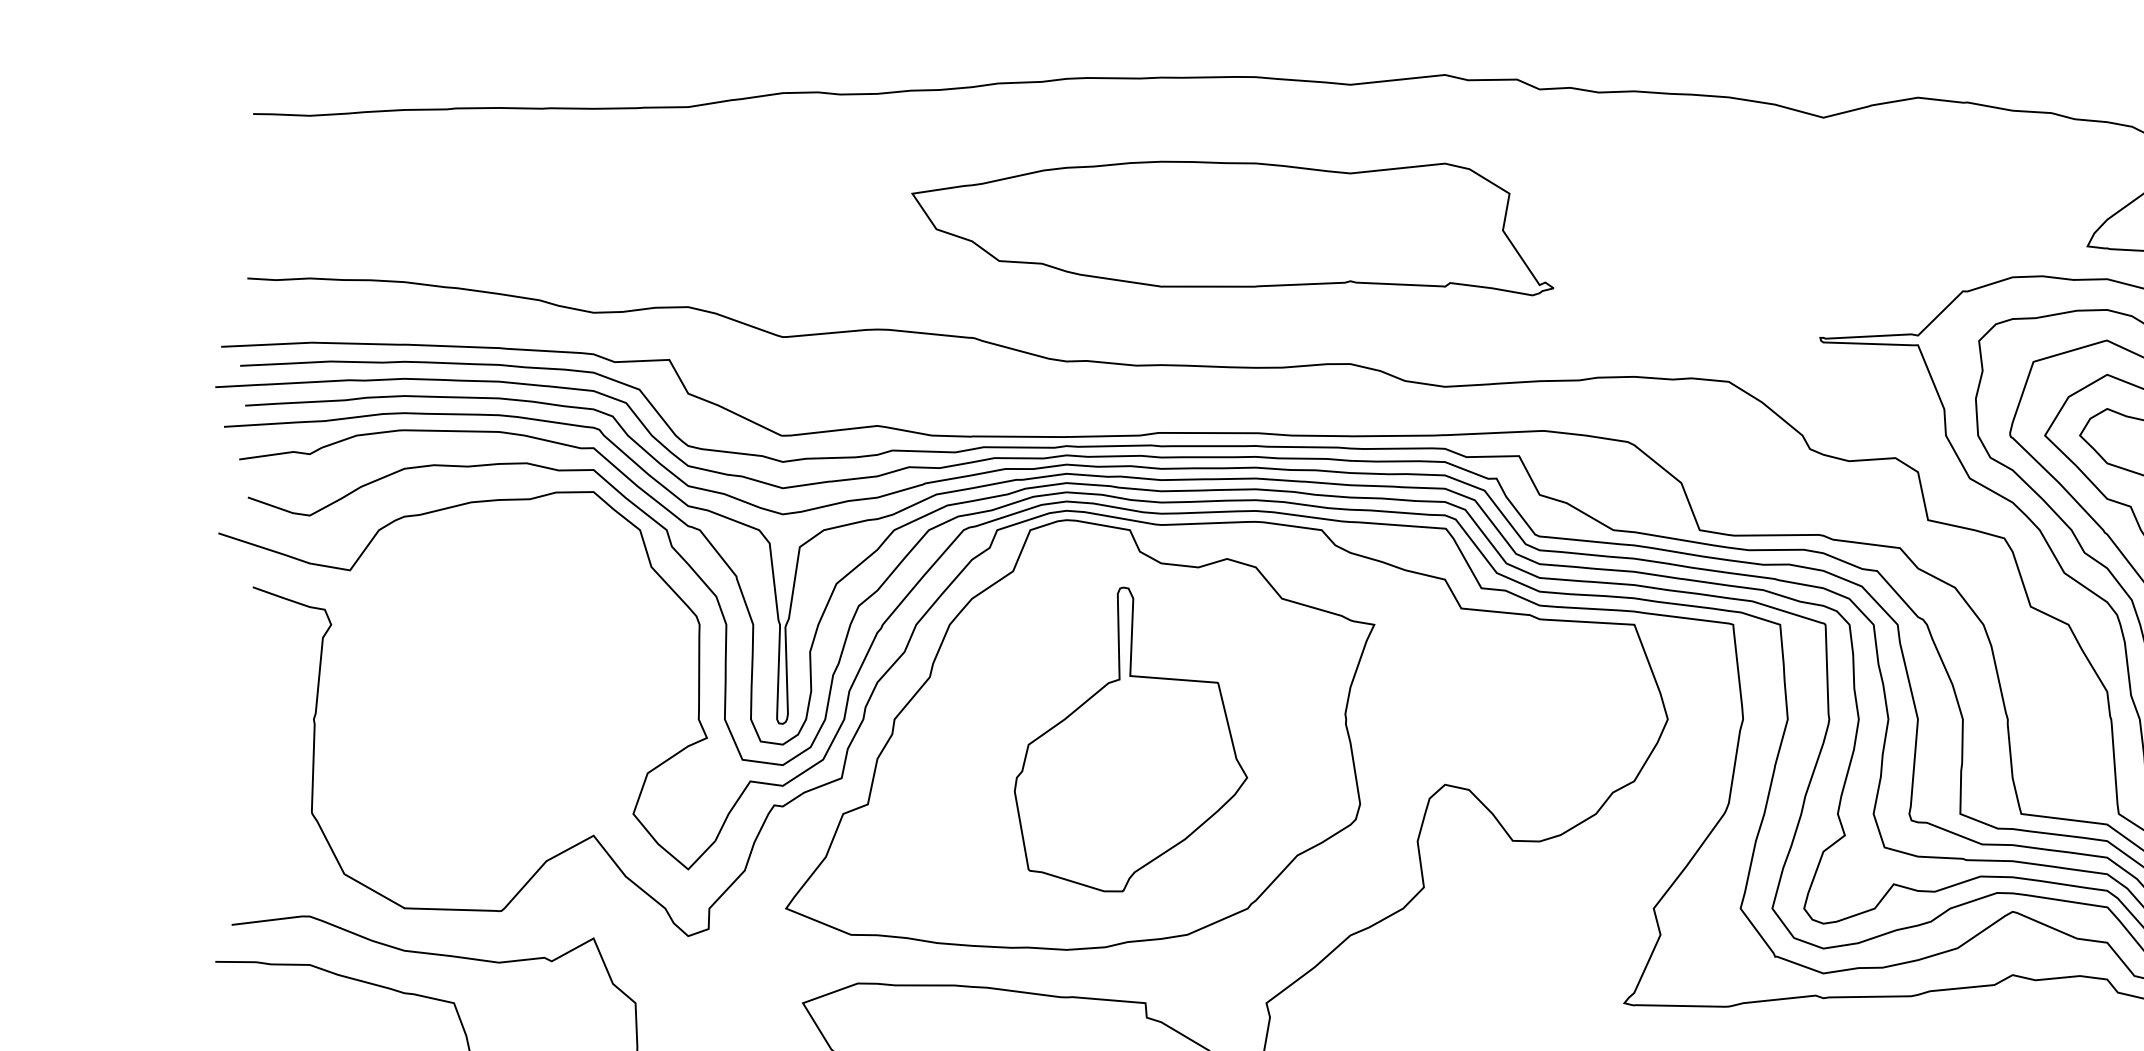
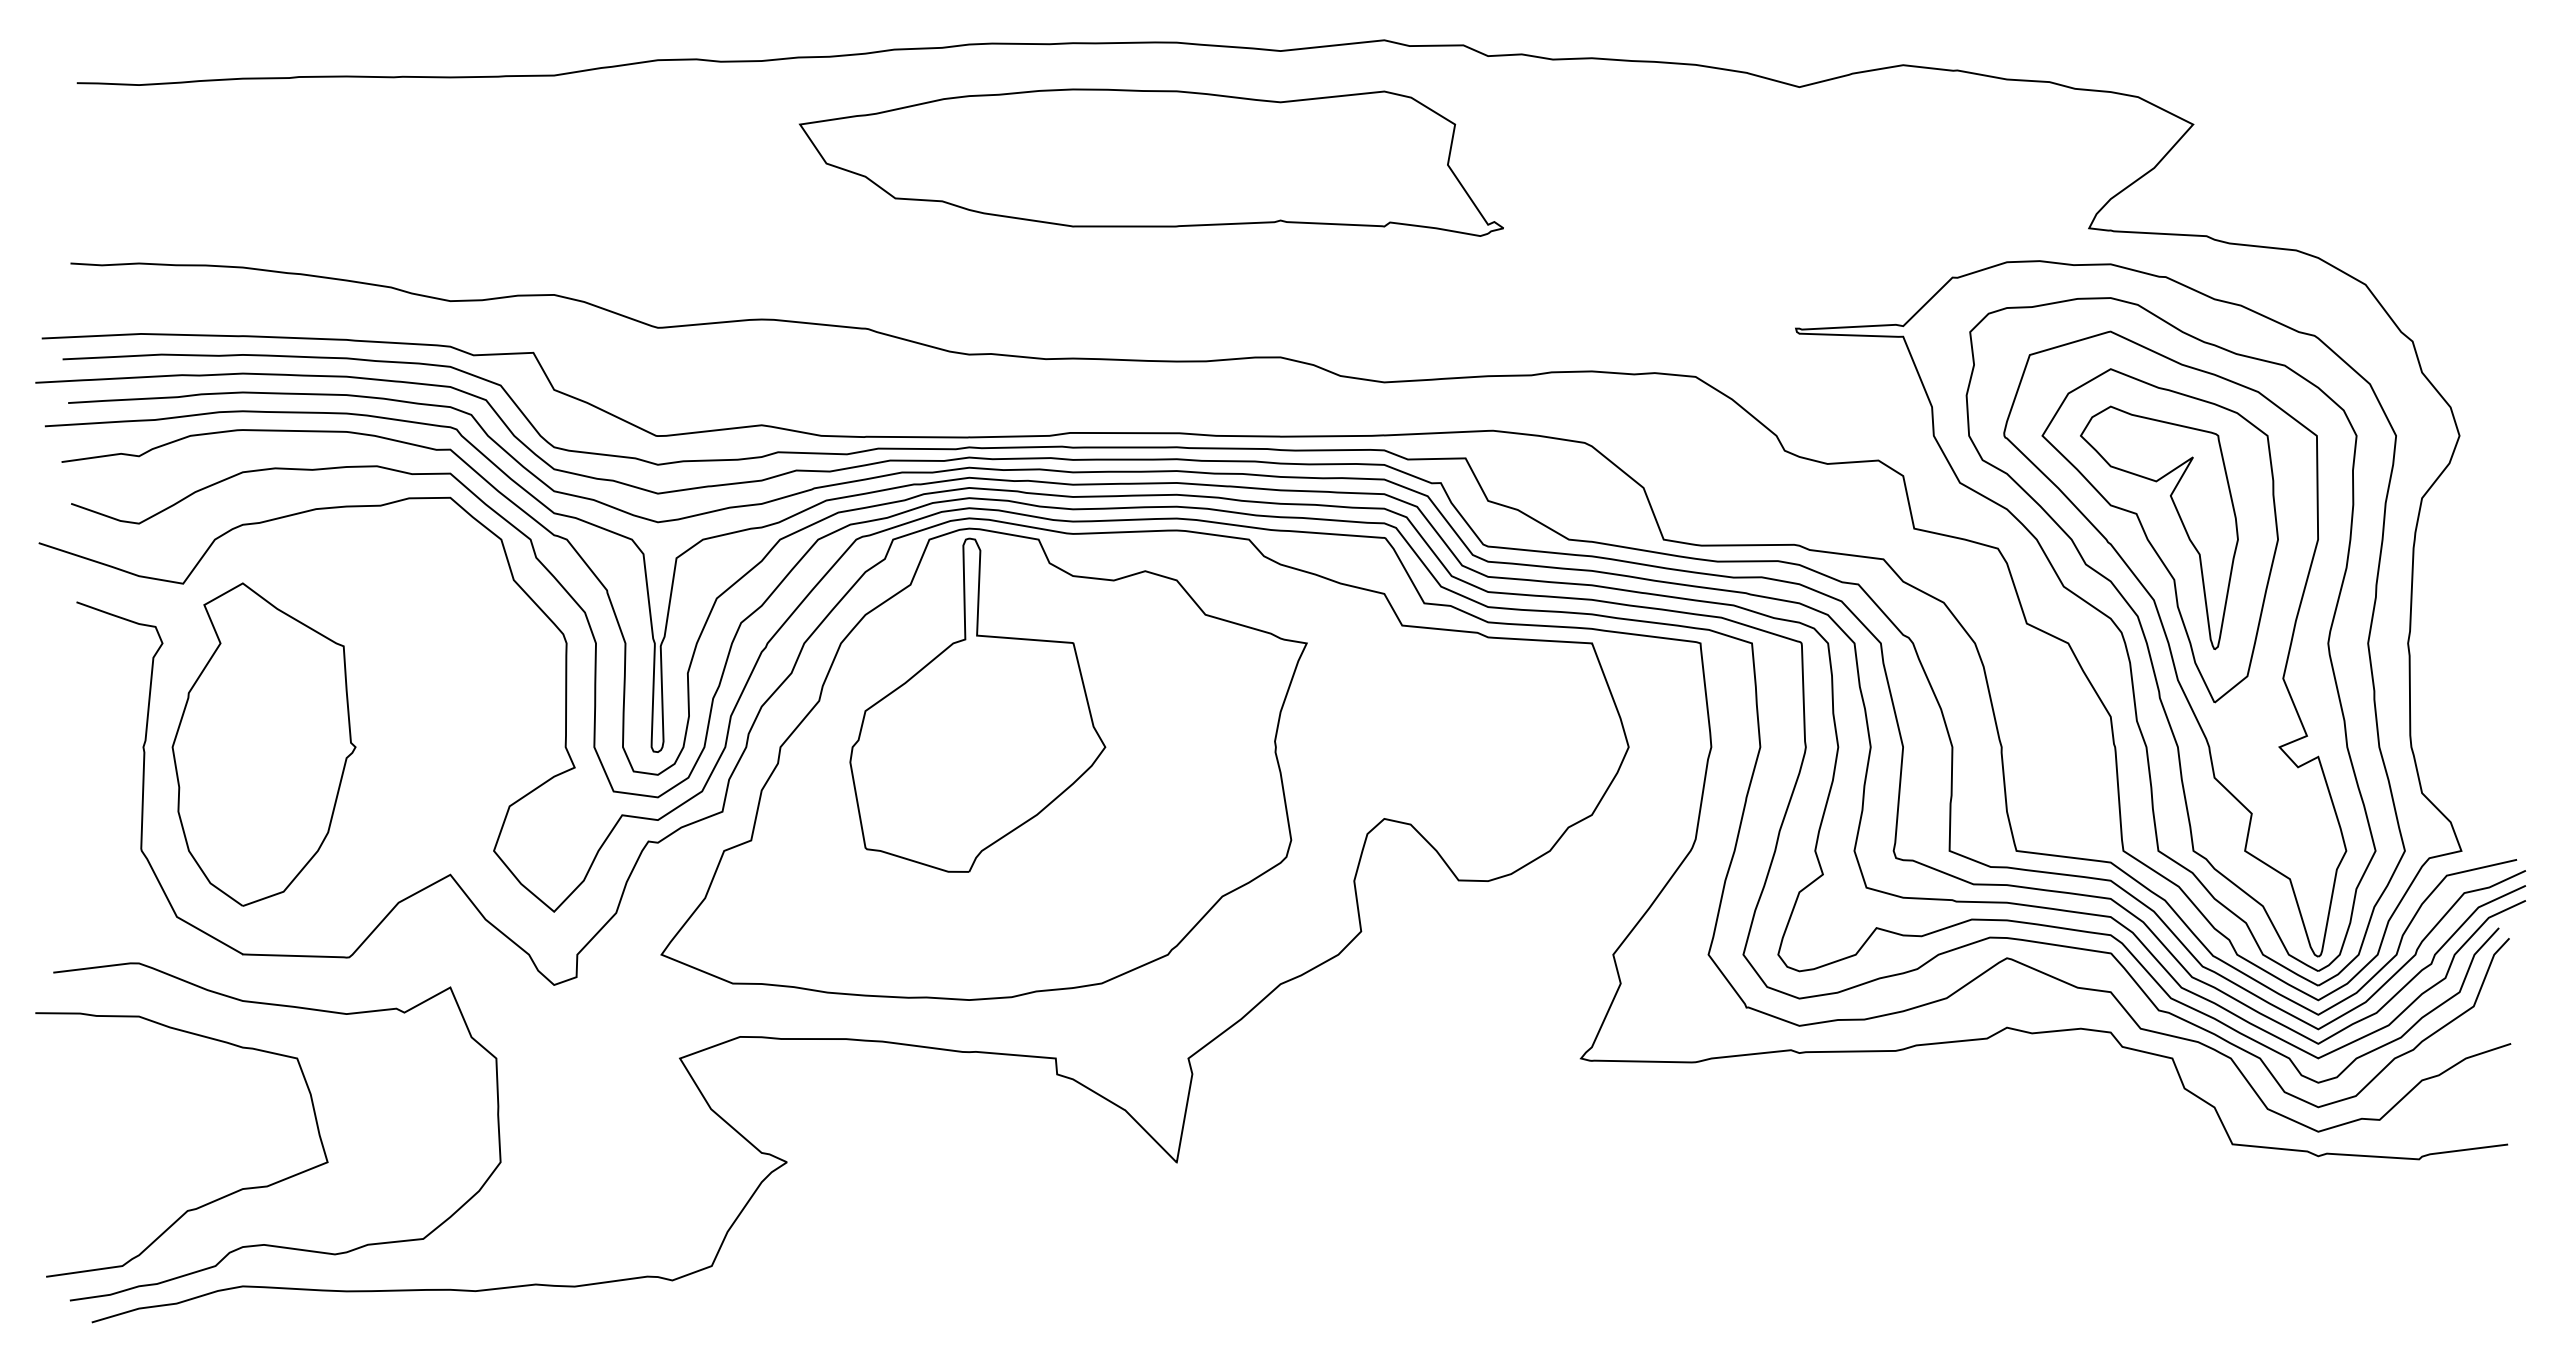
part: (1232, 228) -> (1151, 162), moved
part: (423, 716) -> (263, 744), added
part: (1130, 738) -> (977, 704), moved

